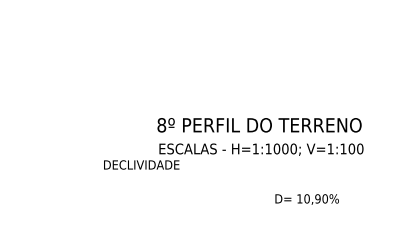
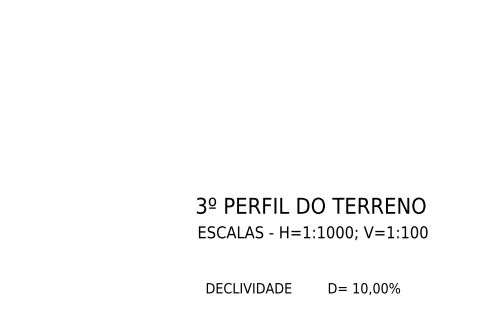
text: (161, 125) -> (201, 205), 8º -> 3º
text: (141, 165) -> (248, 288), moved
text: (317, 199) -> (376, 288), 10,90% -> 10,00%

